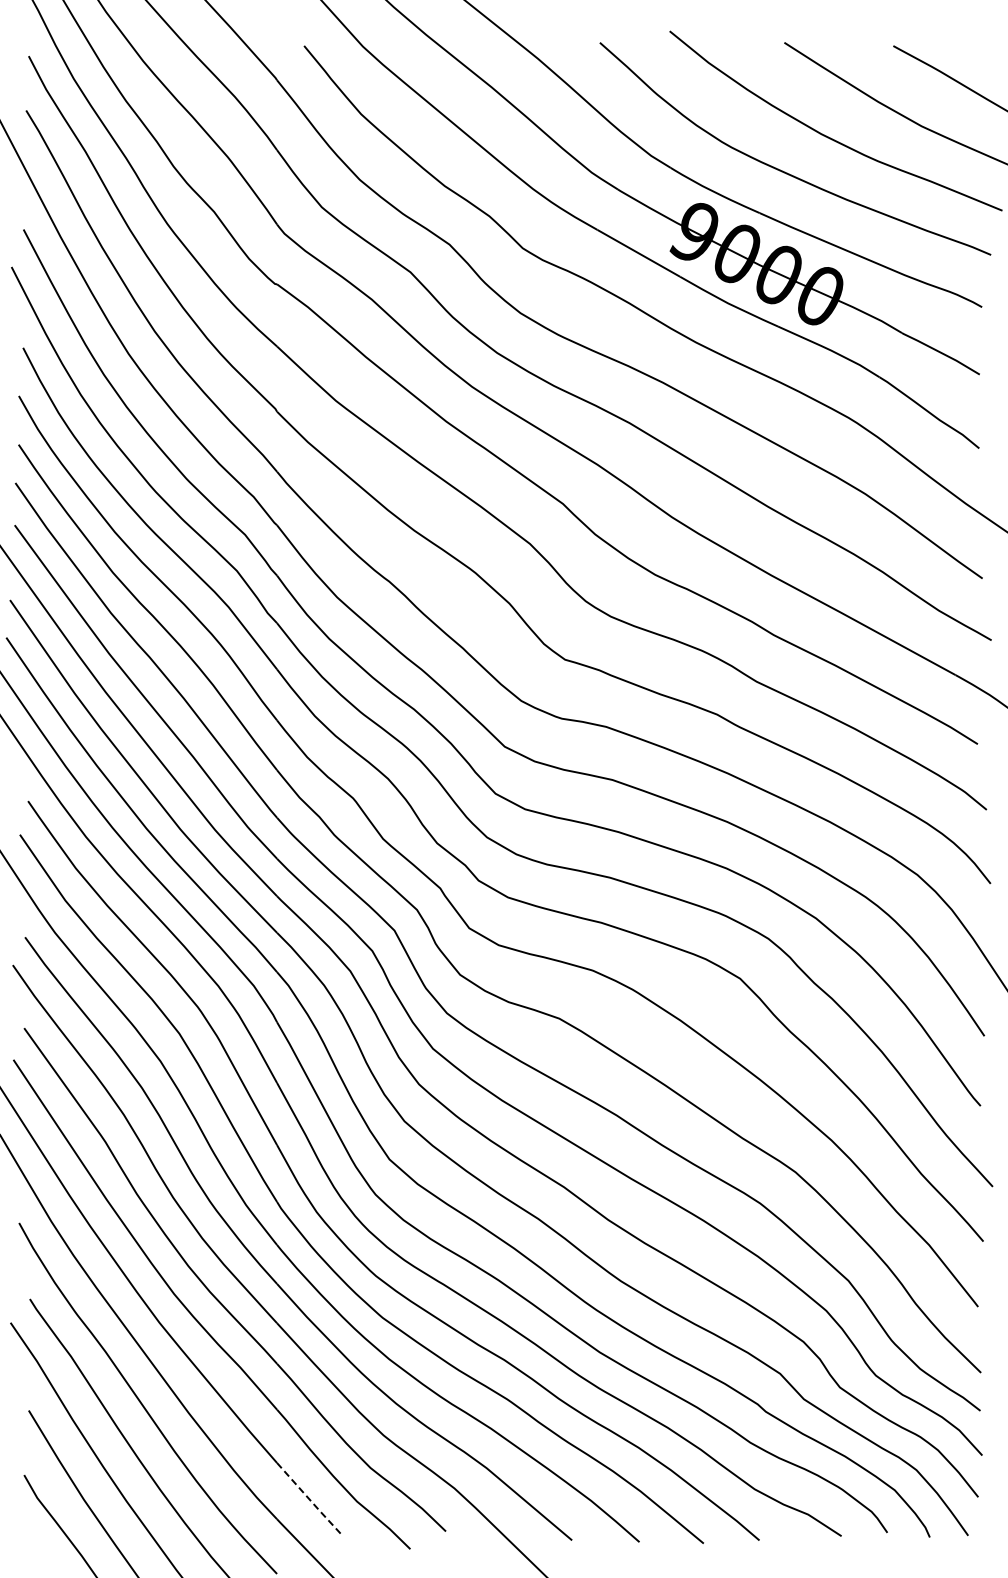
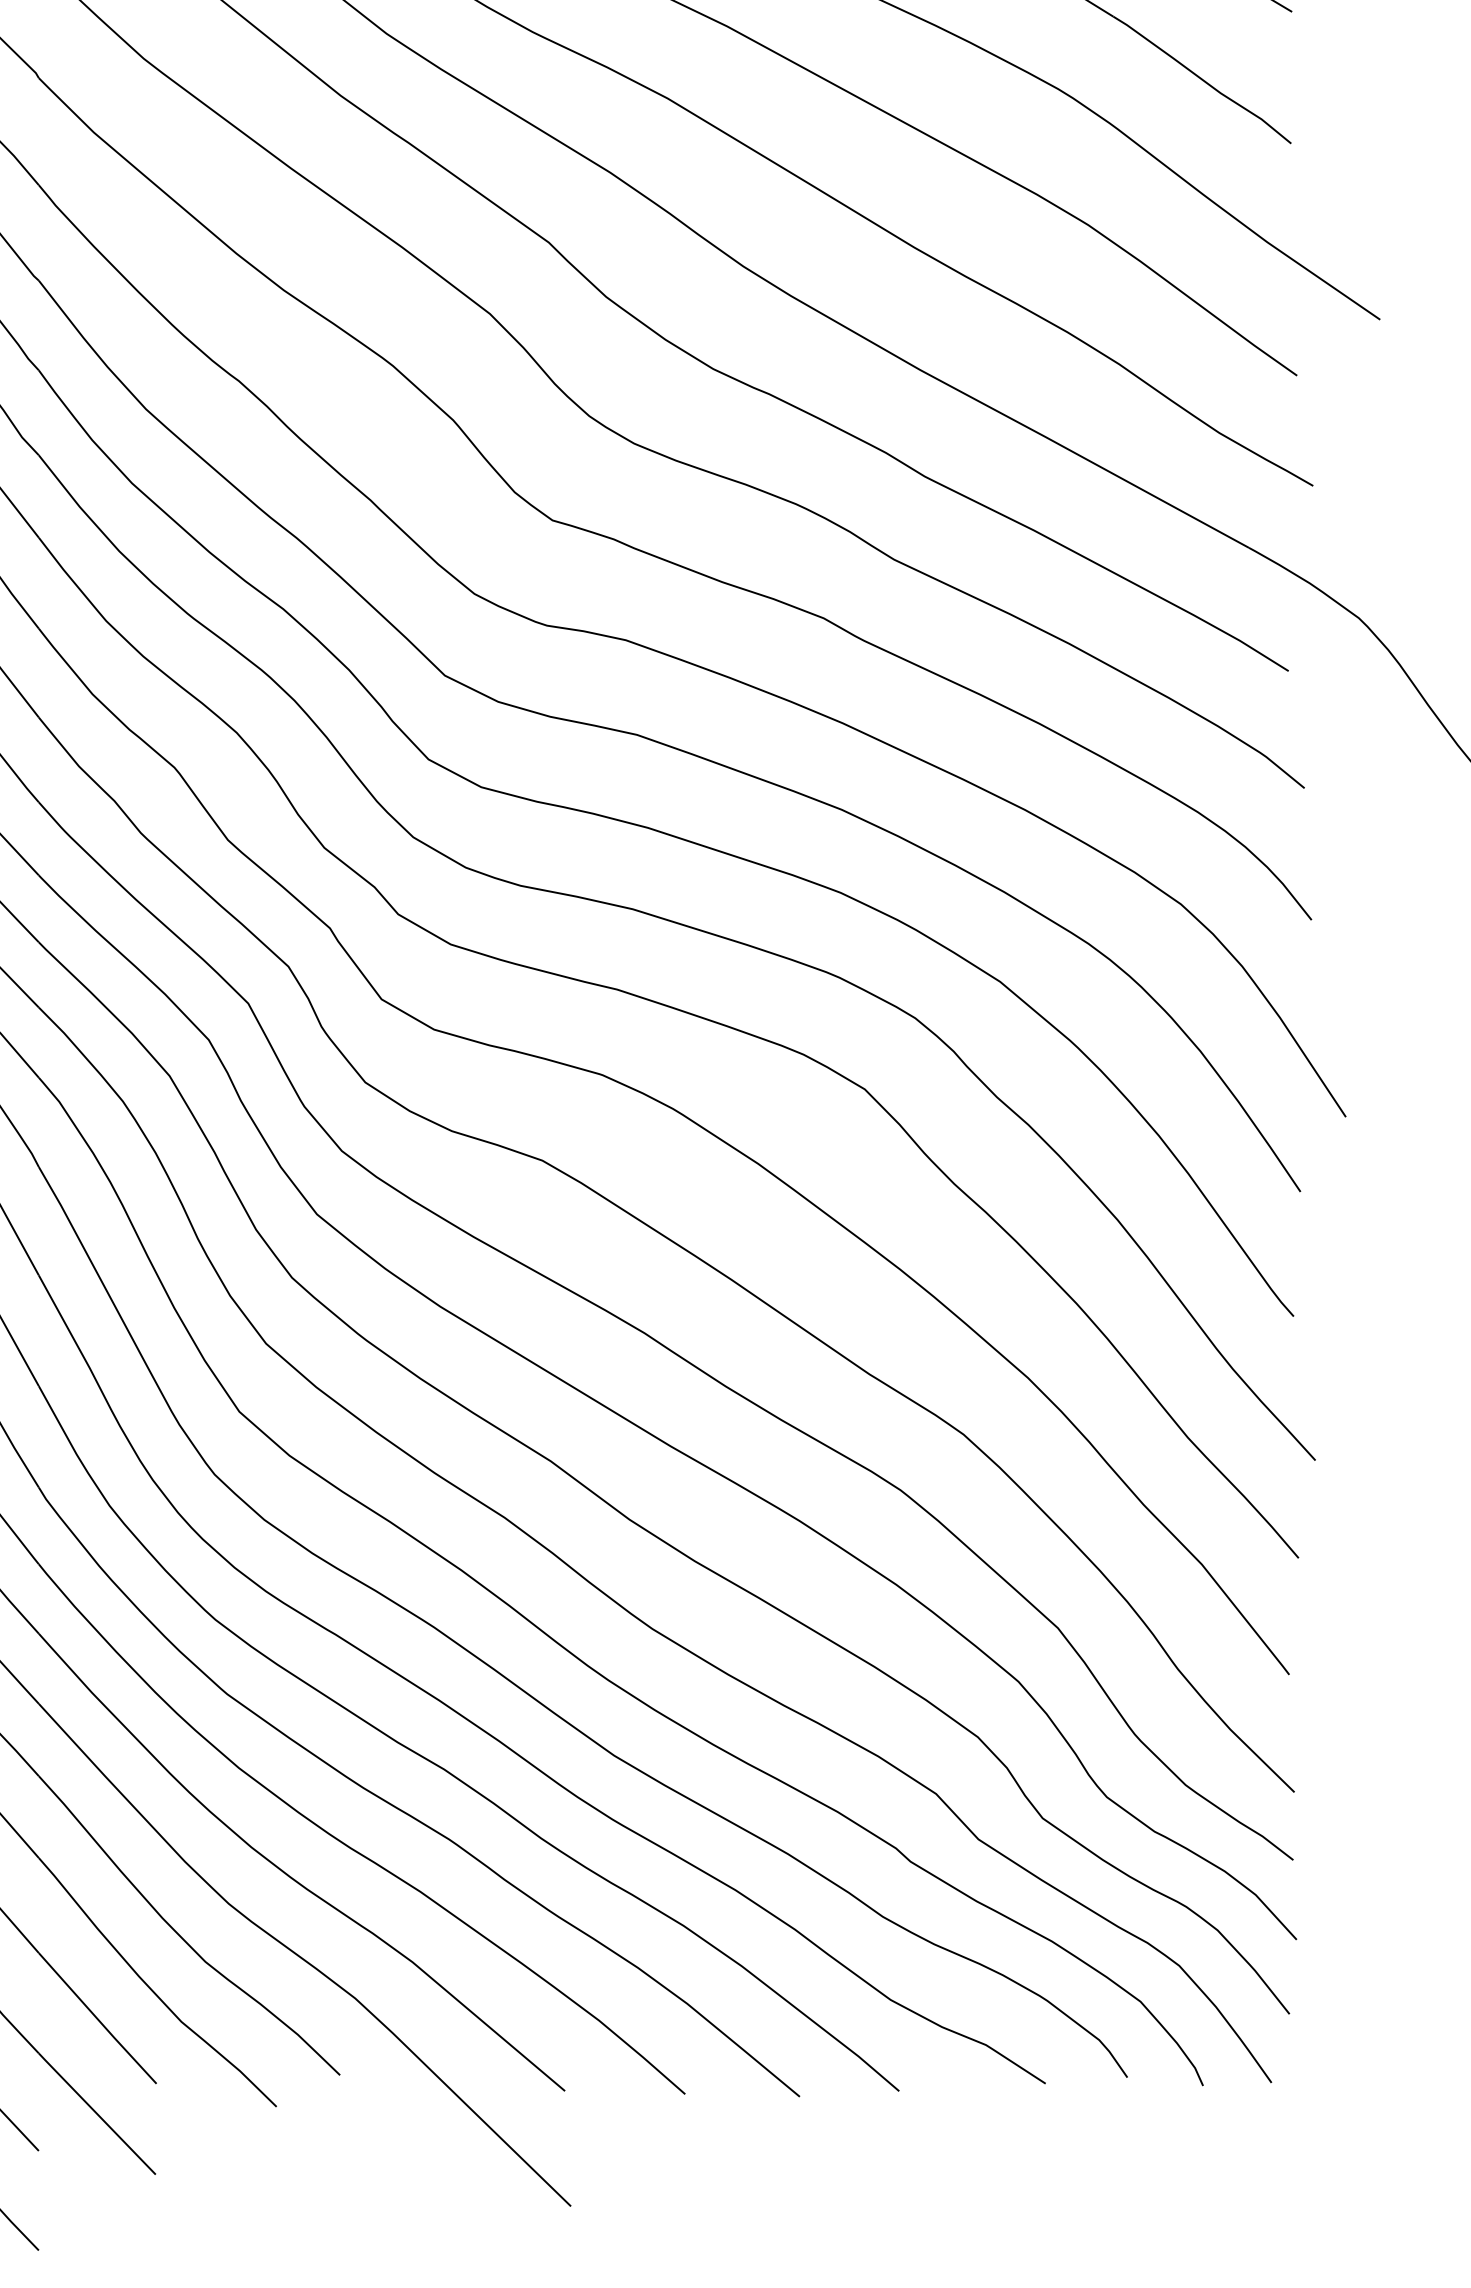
line: (310, 1500) -> (98, 2019), dashed -> solid

